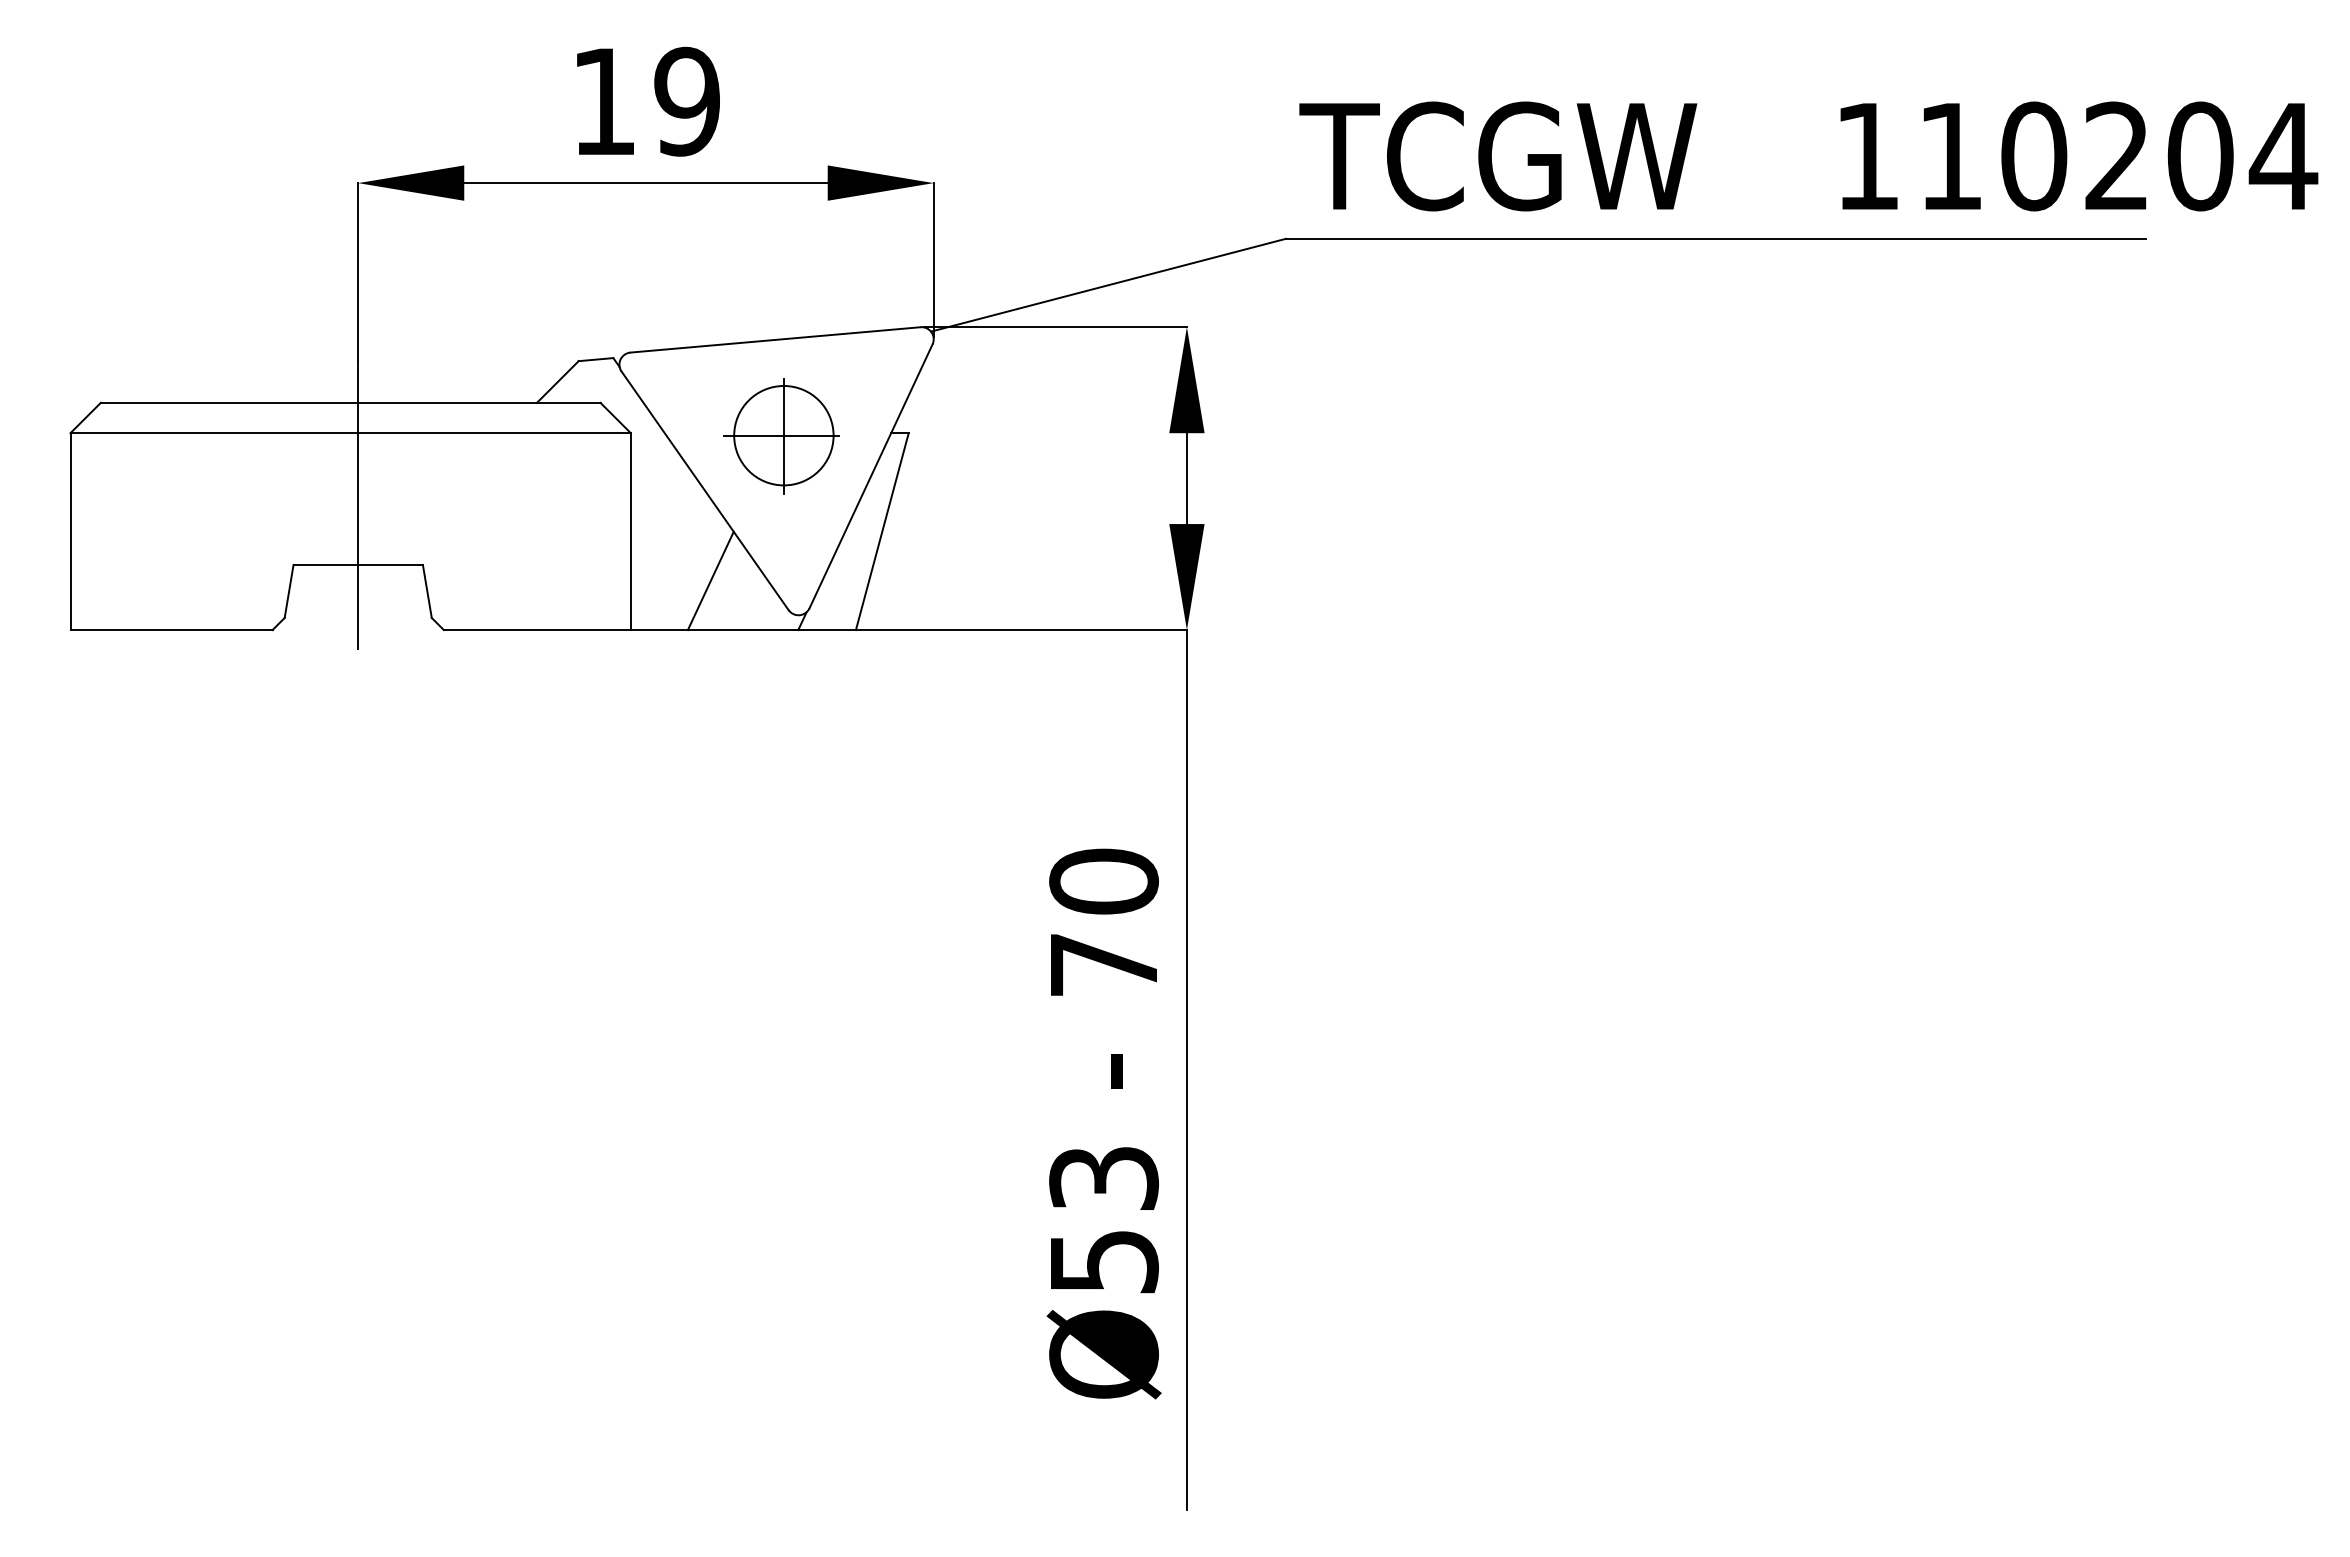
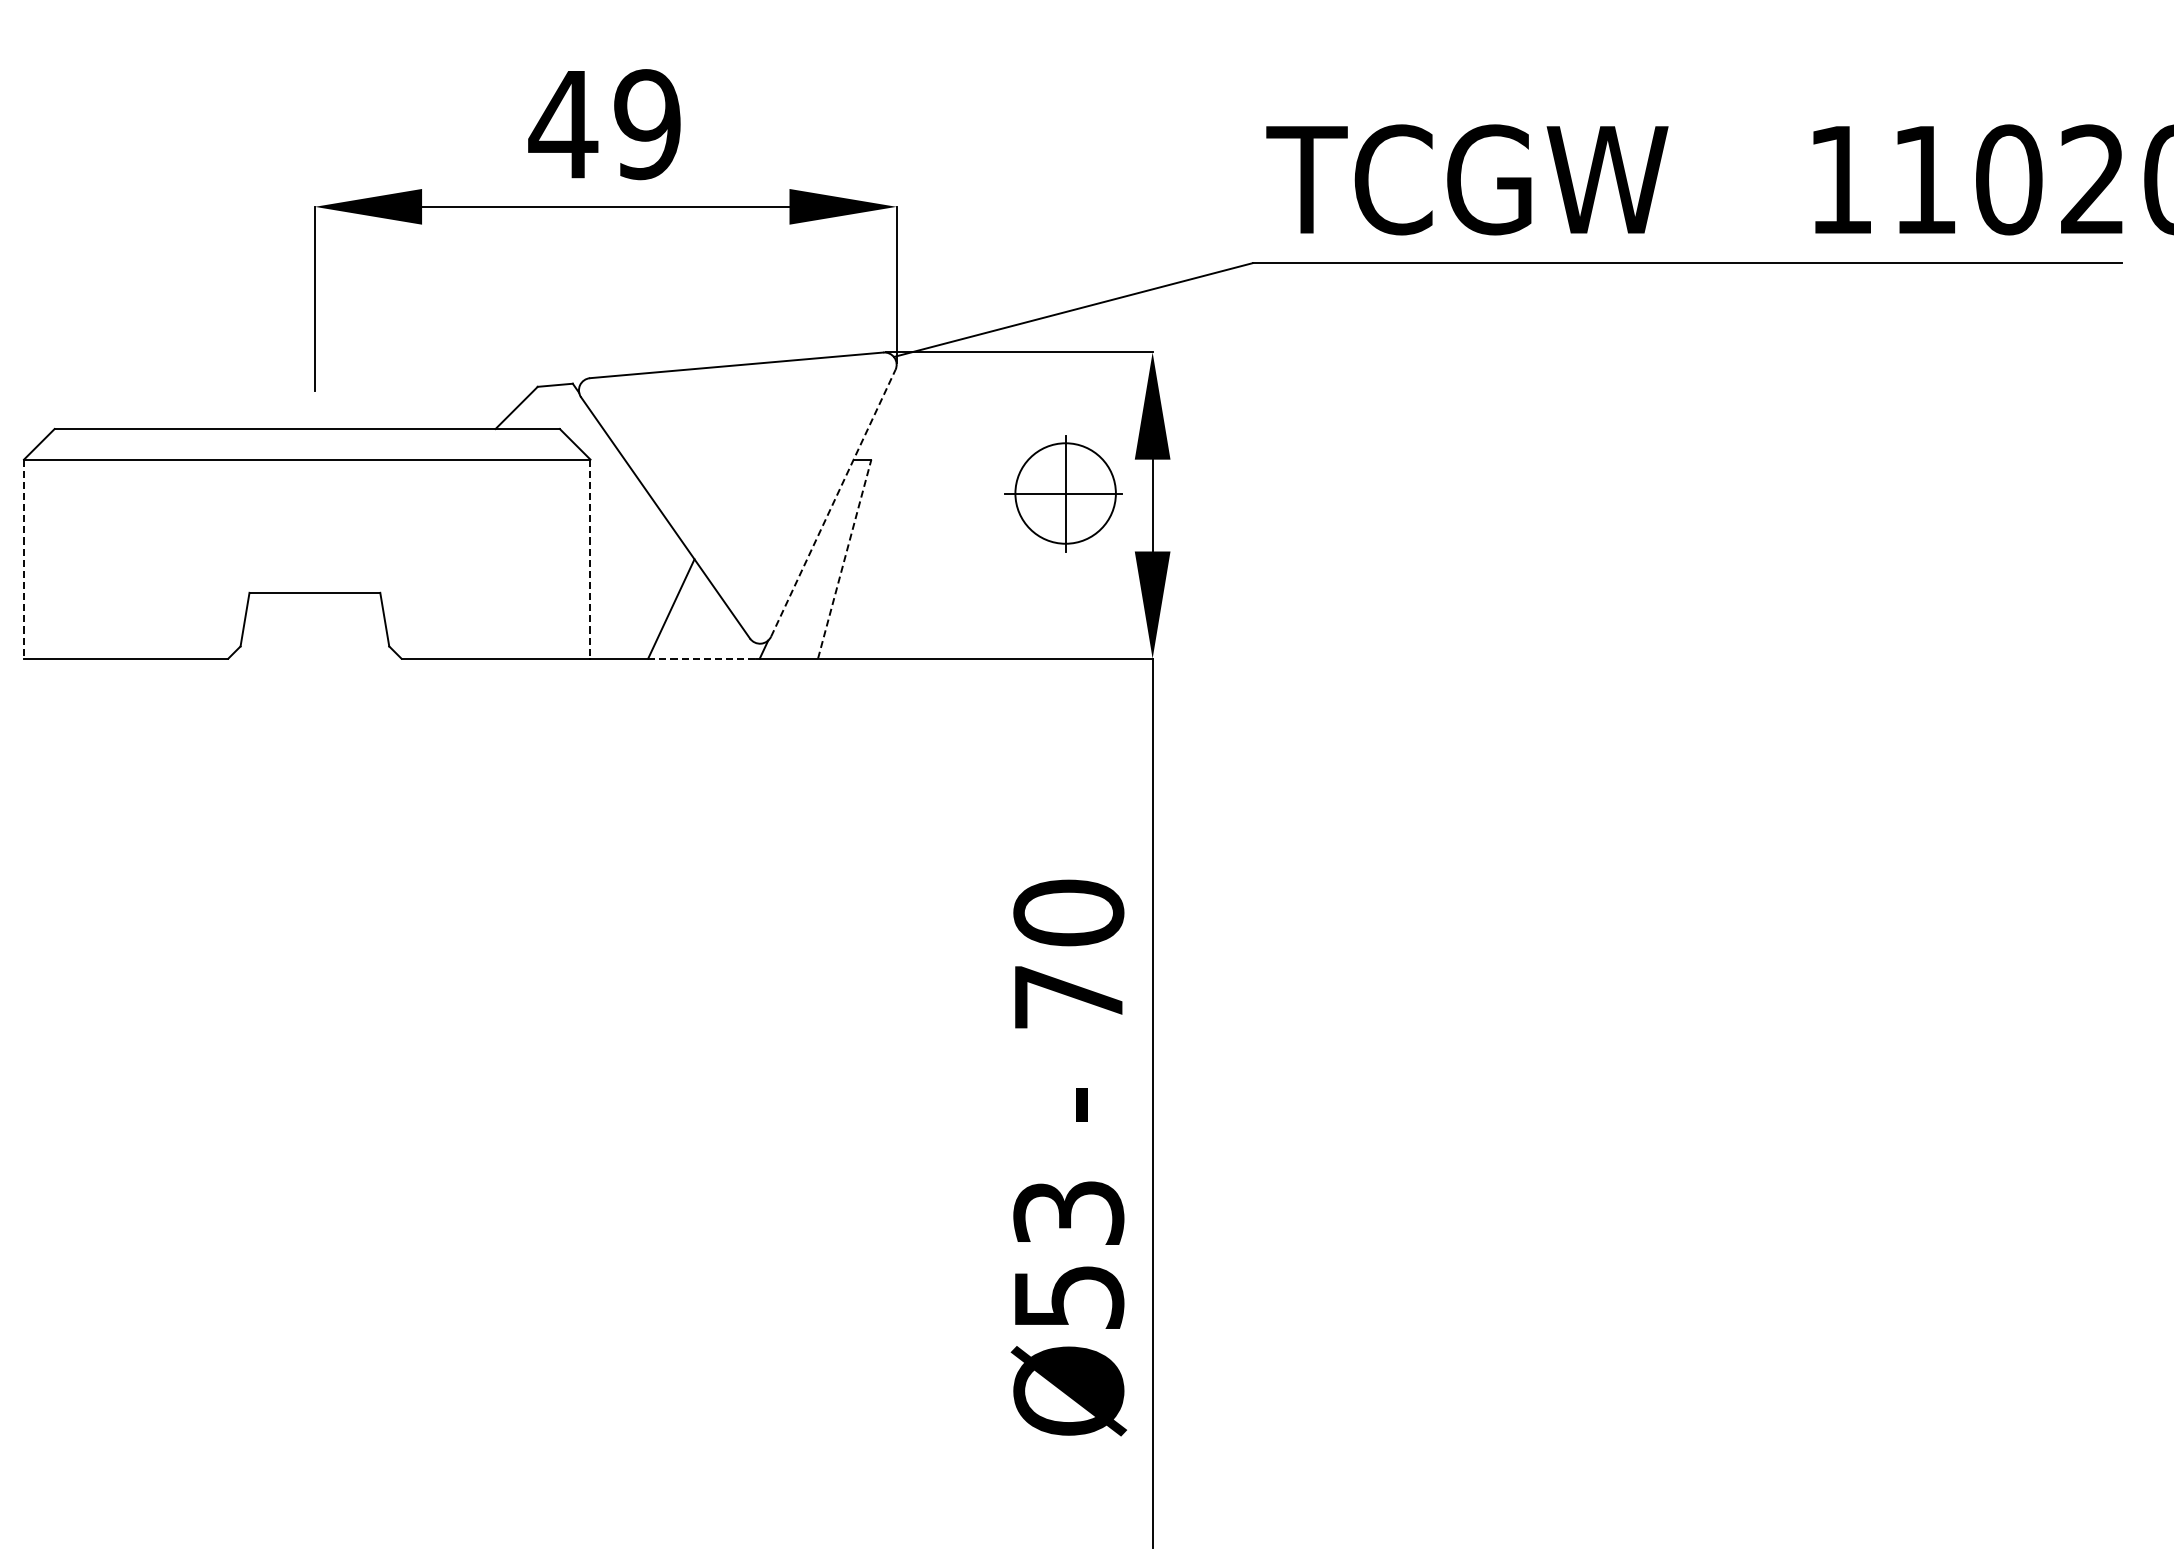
text: (603, 101) -> (562, 124), 19 -> 49
part: (781, 436) -> (1063, 494), moved
line: (871, 476) -> (833, 503), solid -> dashed
line: (358, 508) -> (315, 535), removed
line: (882, 531) -> (844, 559), solid -> dashed
line: (70, 532) -> (24, 560), solid -> dashed
line: (630, 532) -> (590, 560), solid -> dashed
line: (741, 630) -> (702, 659), solid -> dashed

